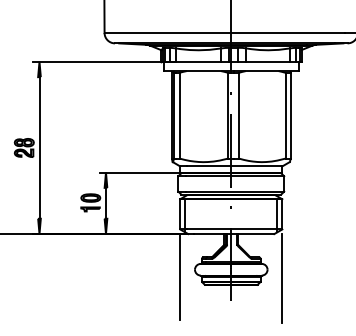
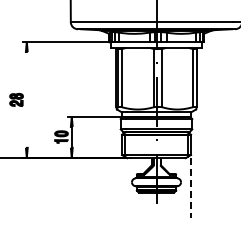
line: (39, 147) -> (26, 99), removed
line: (180, 277) -> (122, 187), removed
line: (282, 278) -> (191, 188), solid -> dashed

